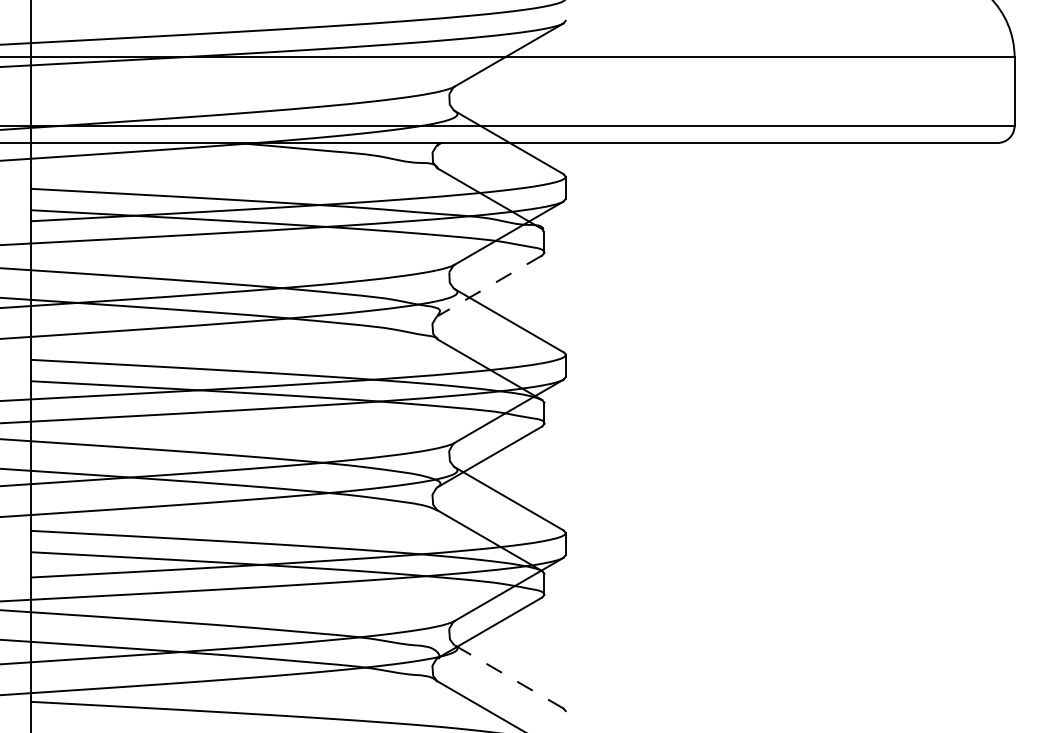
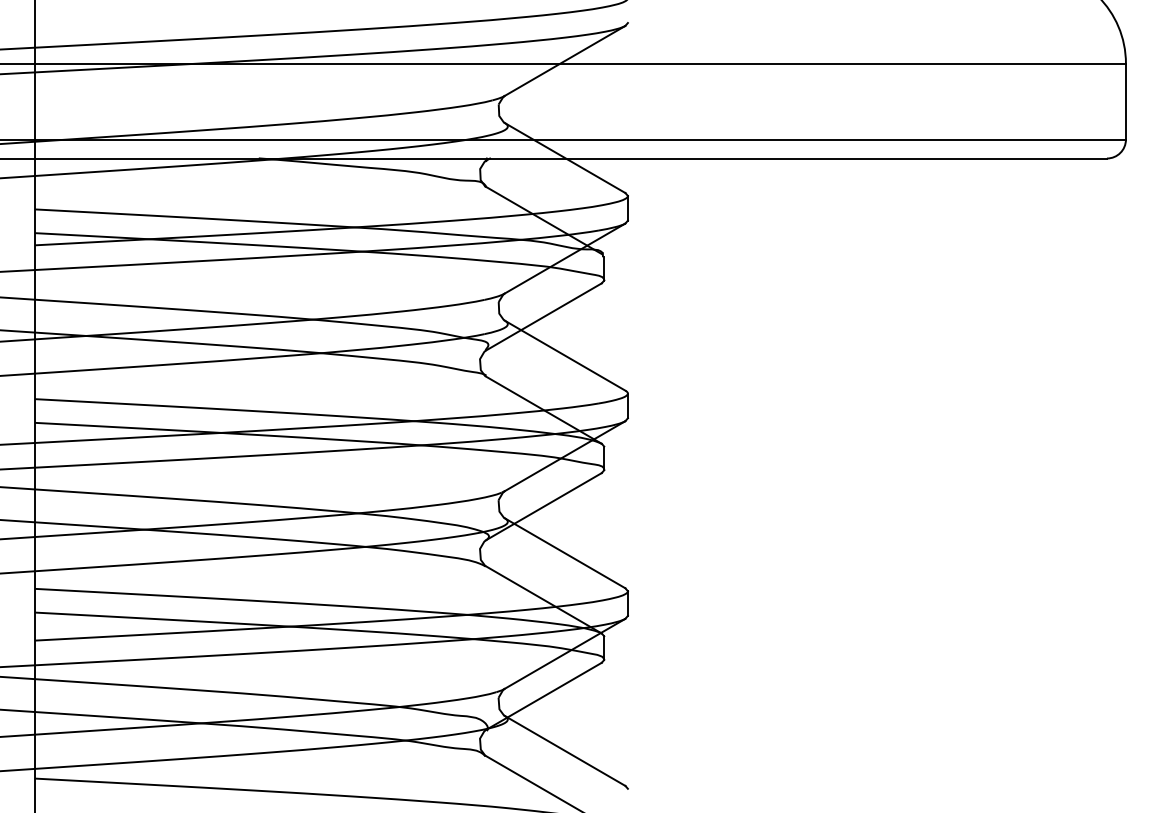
line: (489, 286) -> (543, 317), dashed -> solid
line: (509, 676) -> (565, 750), dashed -> solid

